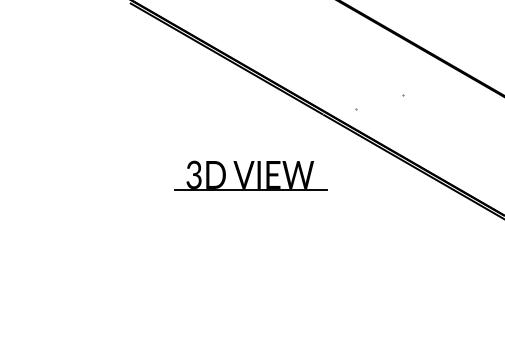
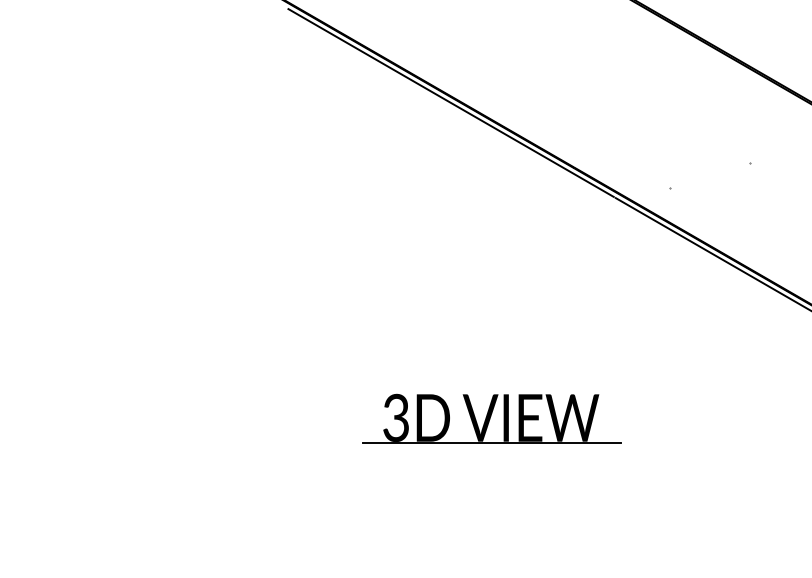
part: (250, 175) -> (491, 418), moved

